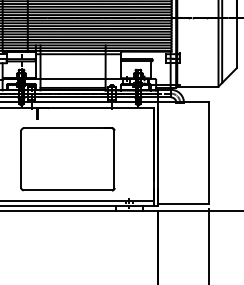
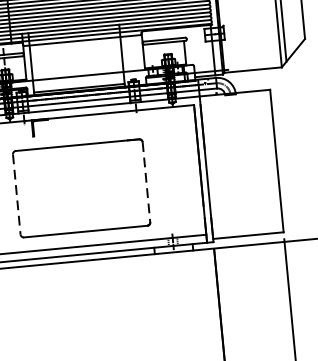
line: (21, 159) -> (16, 194), solid -> dashed
line: (114, 159) -> (146, 182), solid -> dashed

